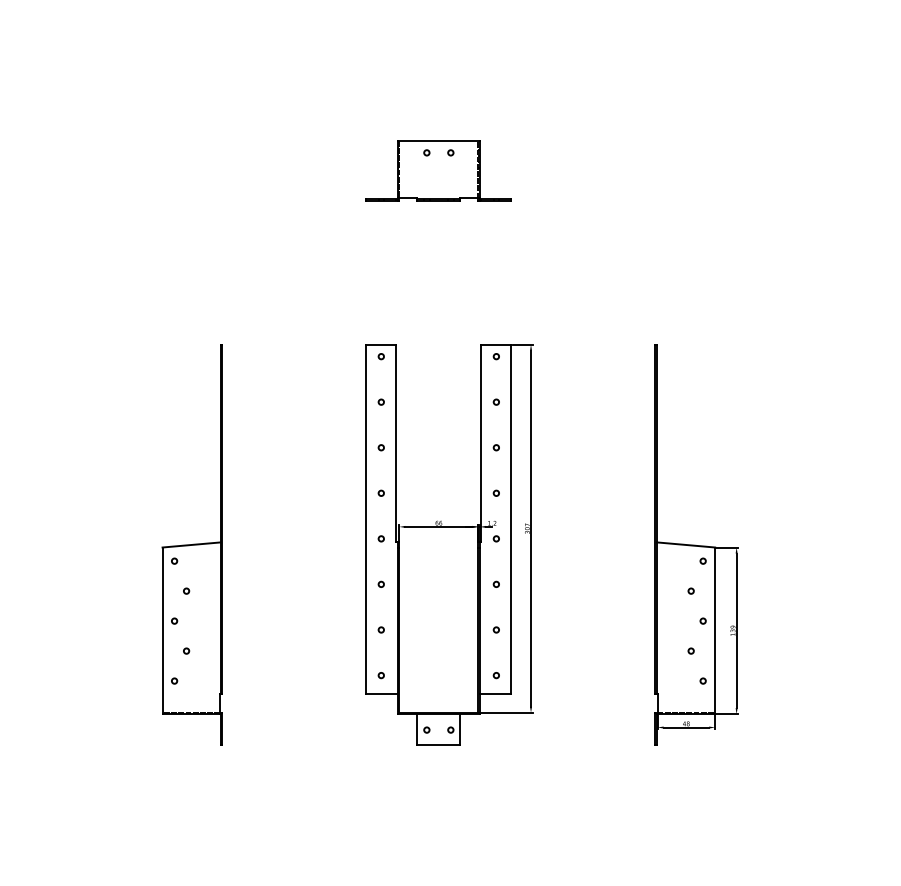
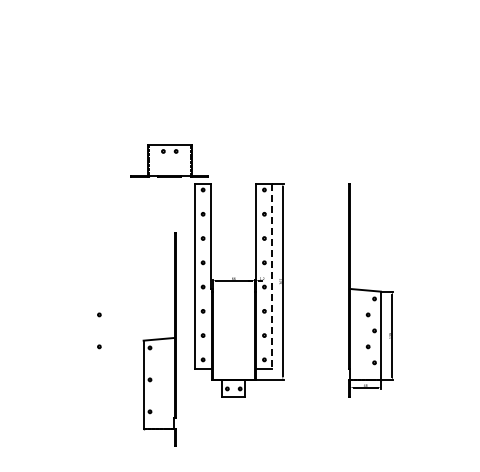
part: (438, 169) -> (169, 160), moved
line: (511, 519) -> (272, 276), solid -> dashed
part: (192, 545) -> (159, 339), moved

